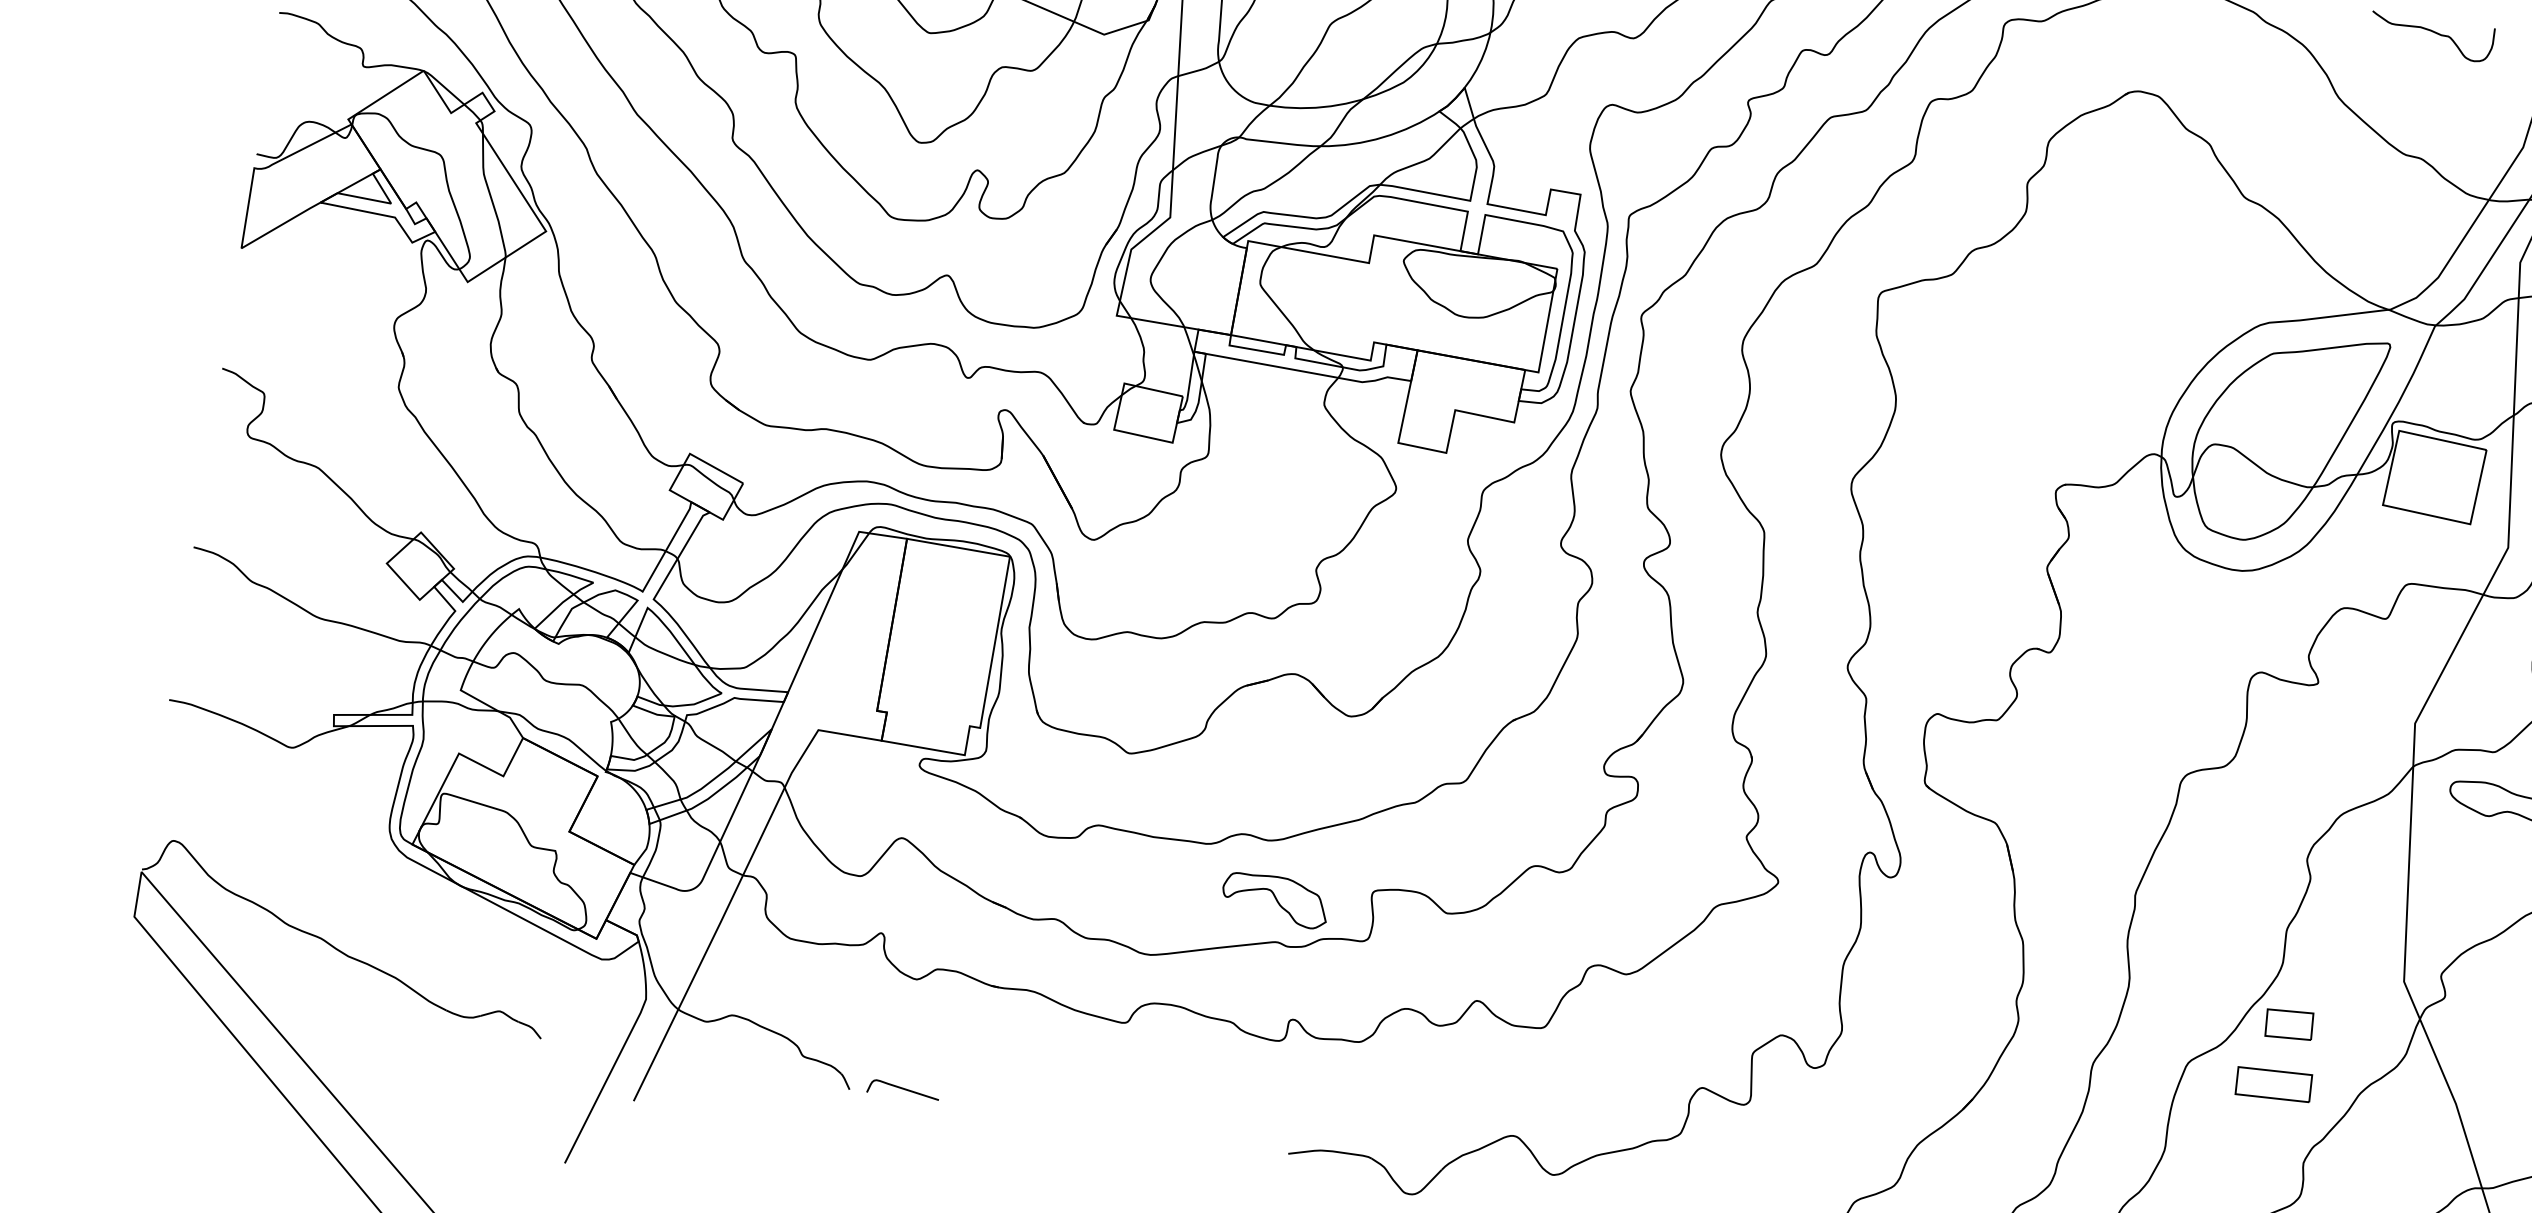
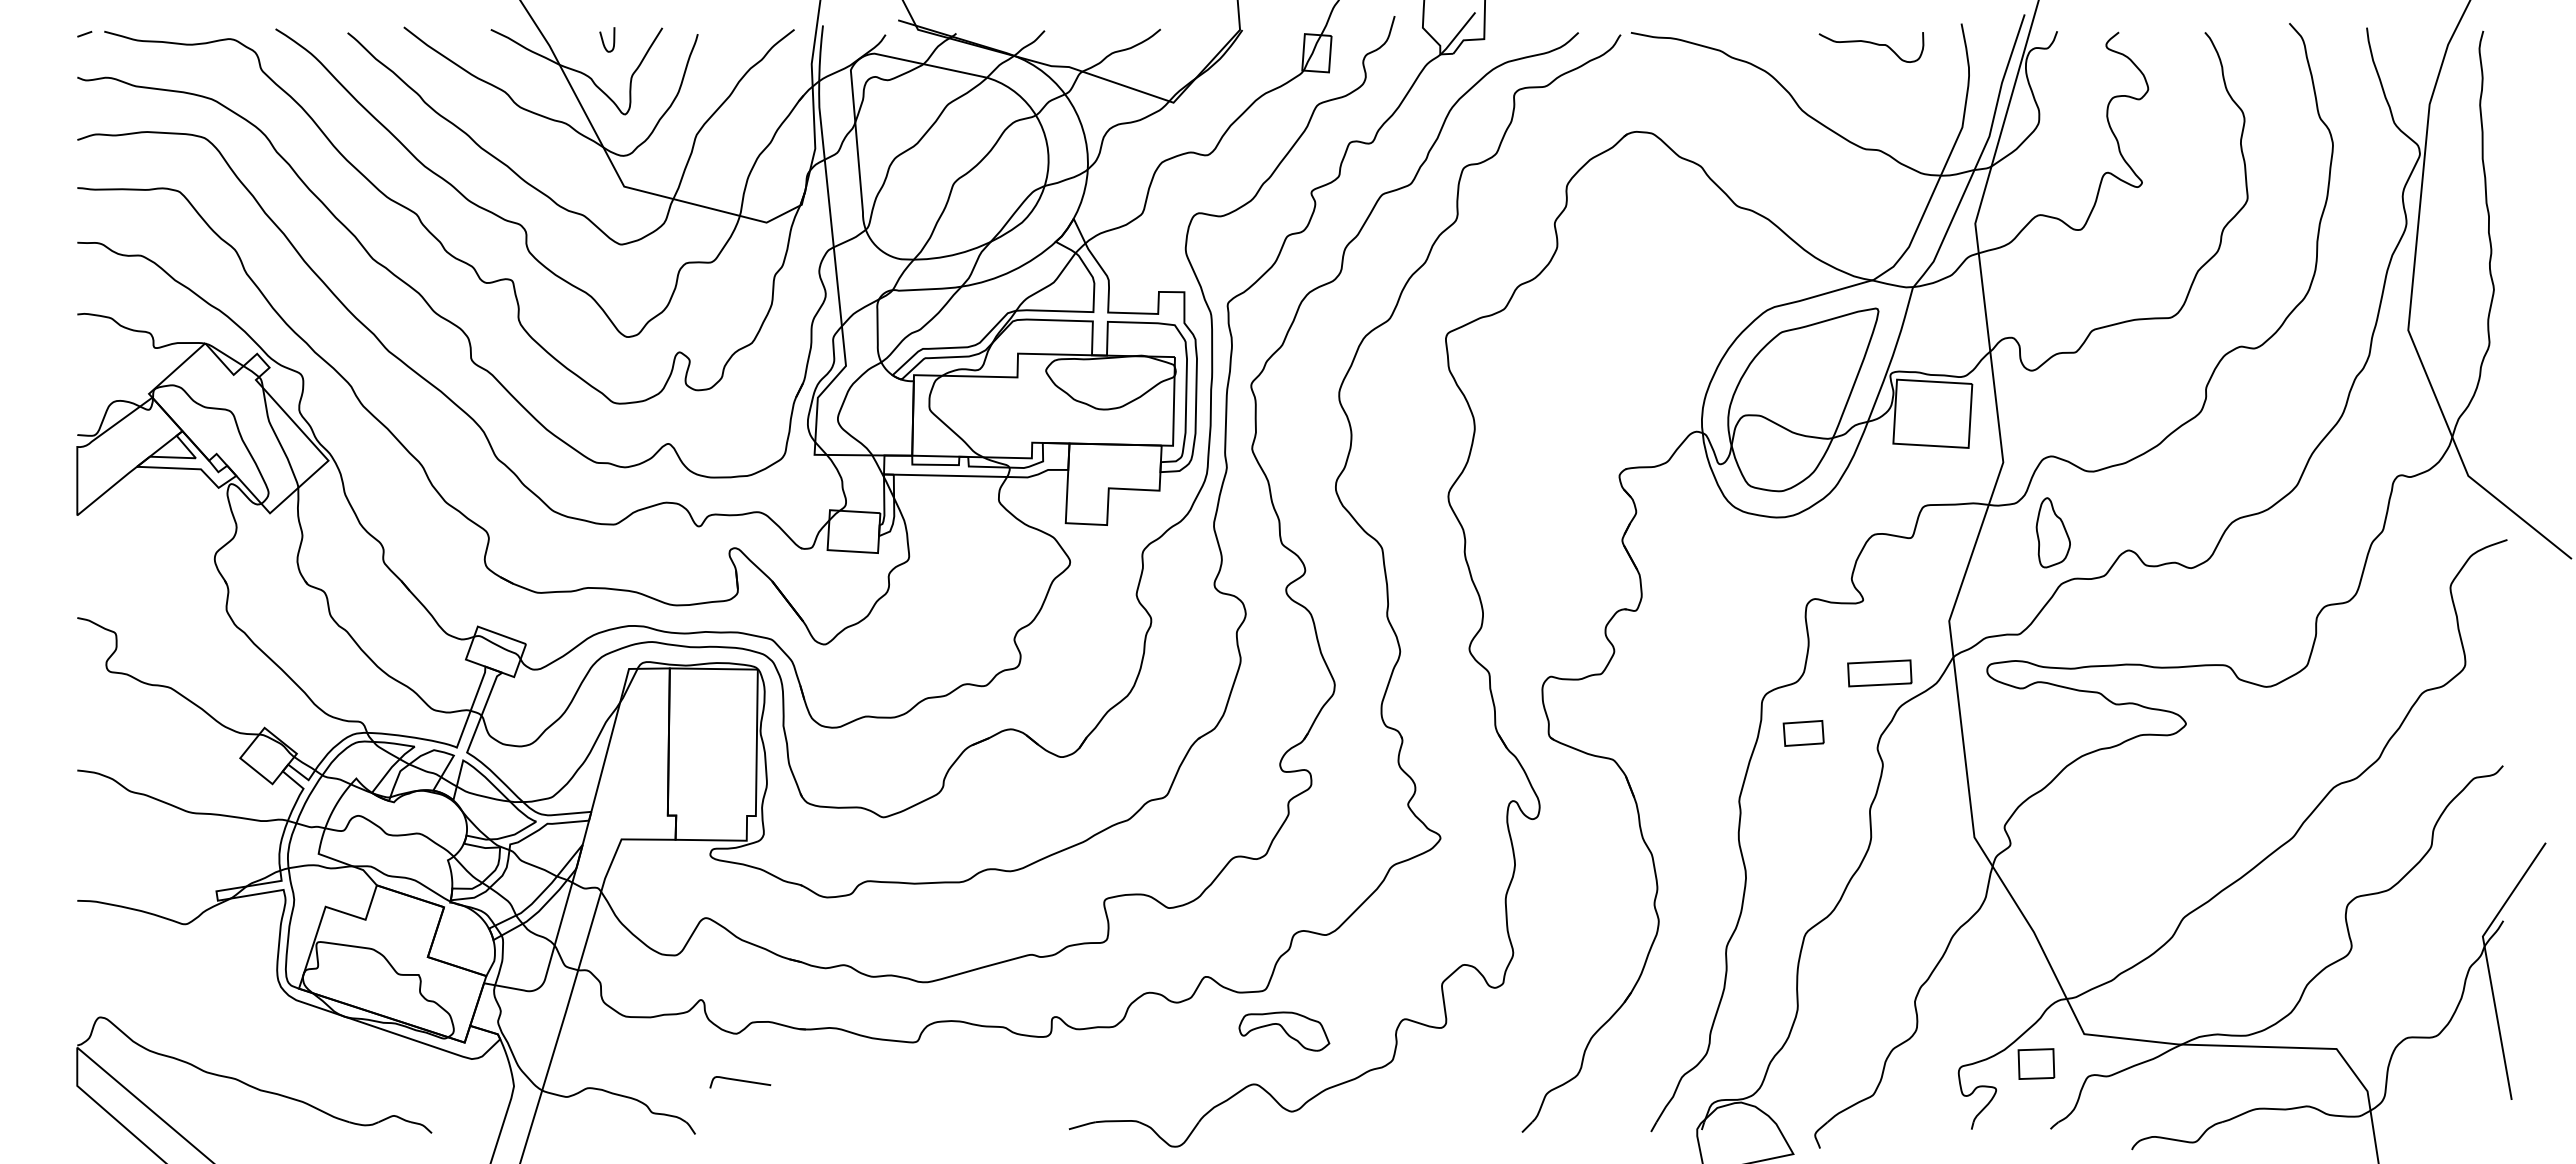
part: (1275, 899) -> (1284, 1031), moved
part: (2289, 1024) -> (1803, 733), moved
part: (2273, 1084) -> (1879, 673), moved
curve: (903, 1090) -> (740, 1081), moved

